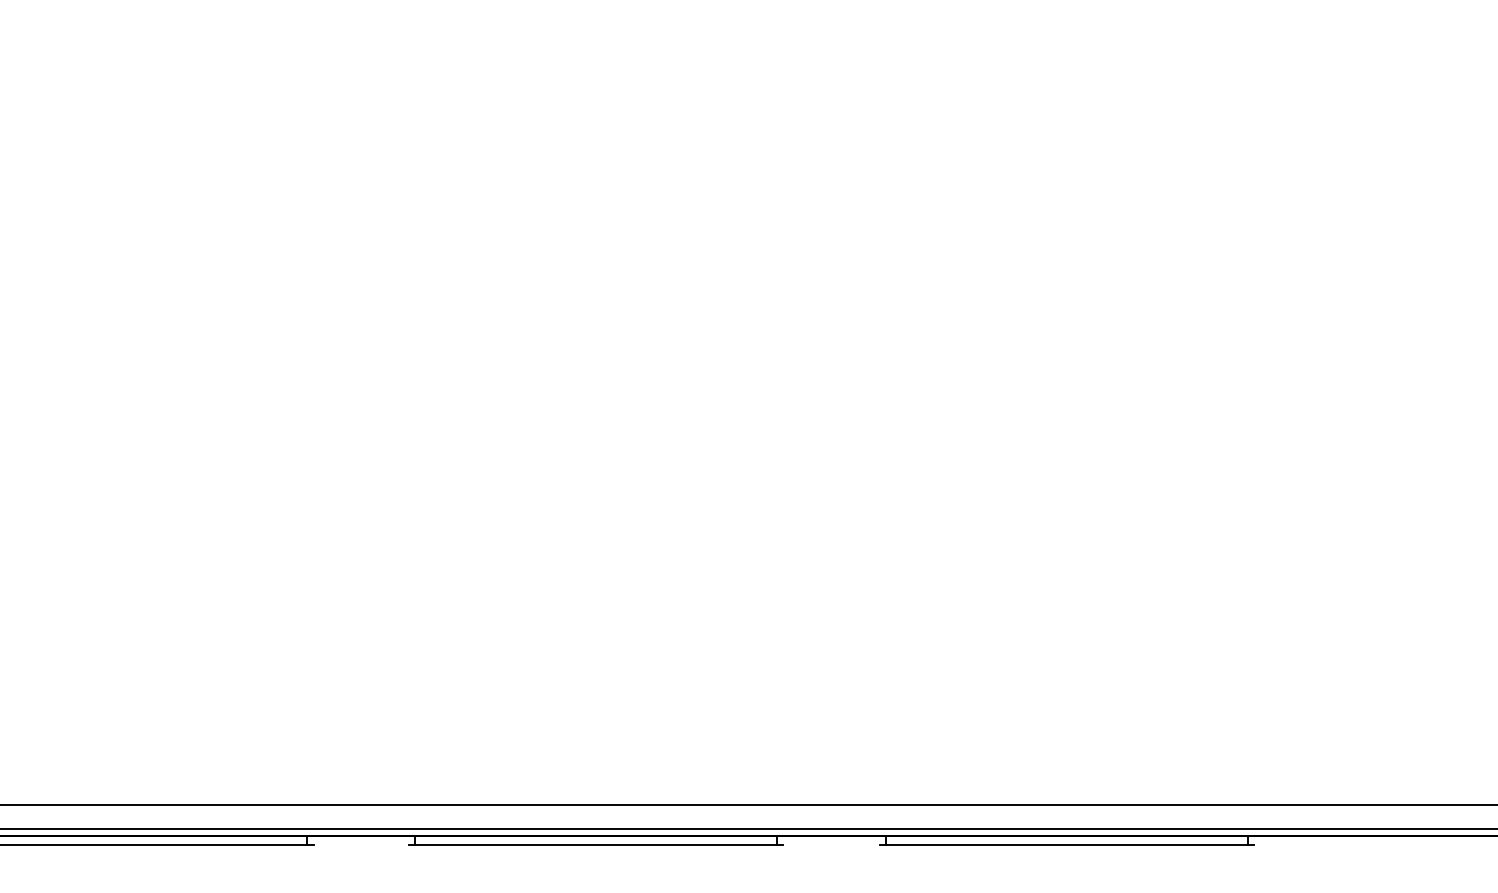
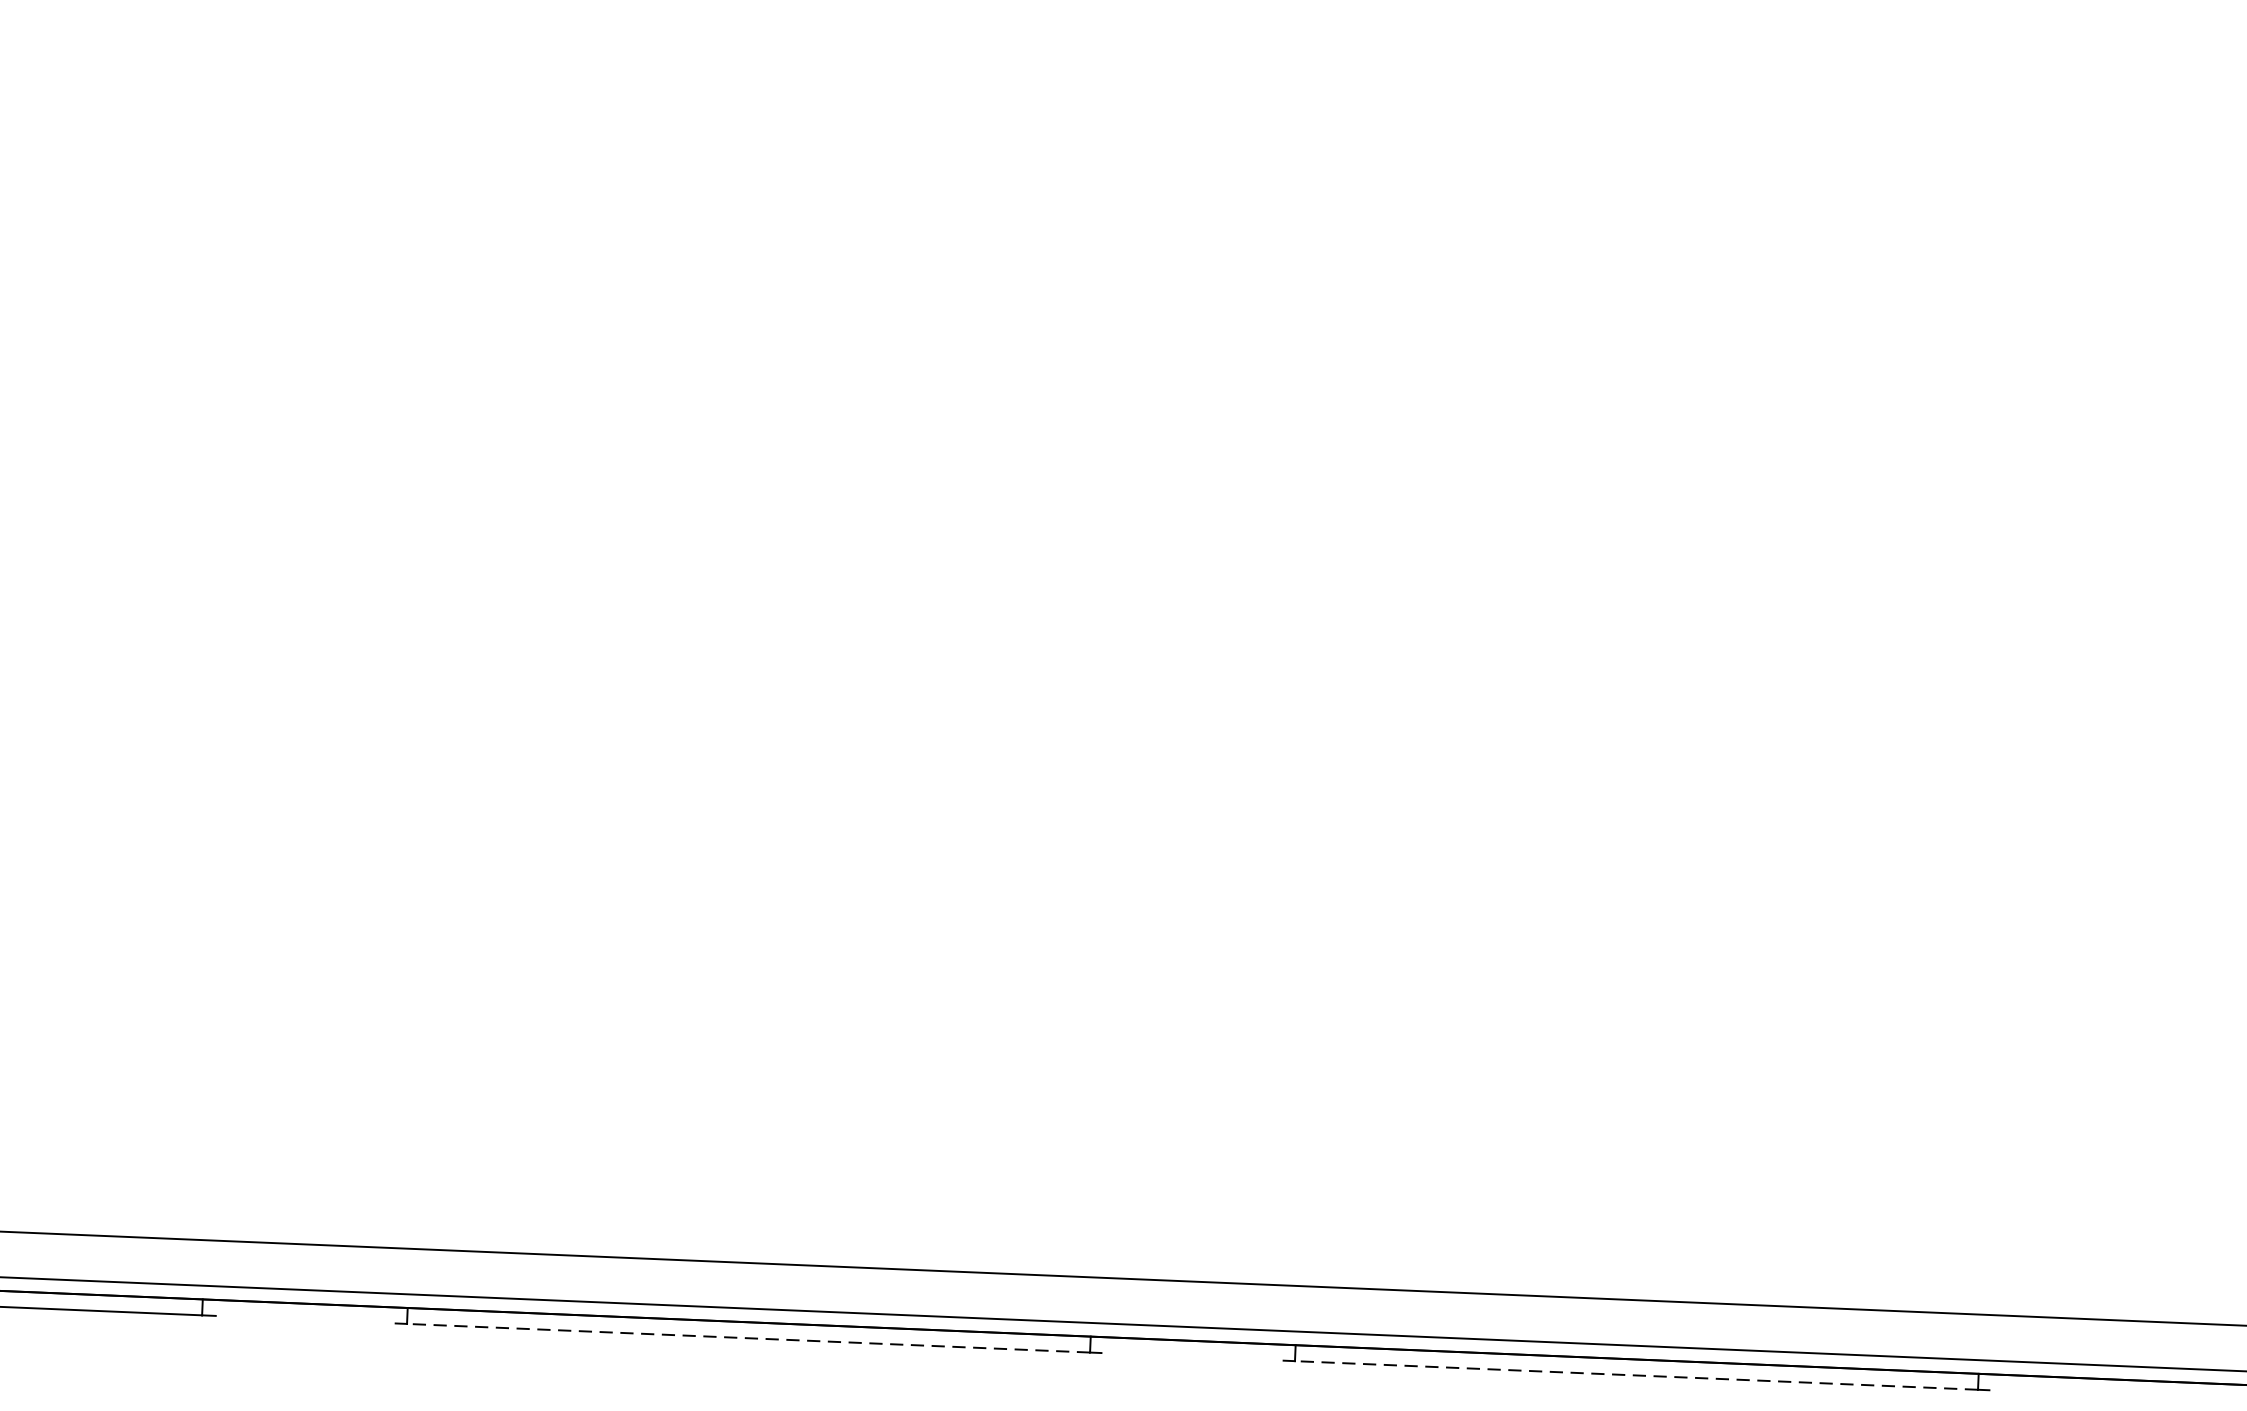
line: (595, 844) -> (746, 1337), solid -> dashed
line: (1066, 844) -> (1635, 1374), solid -> dashed

